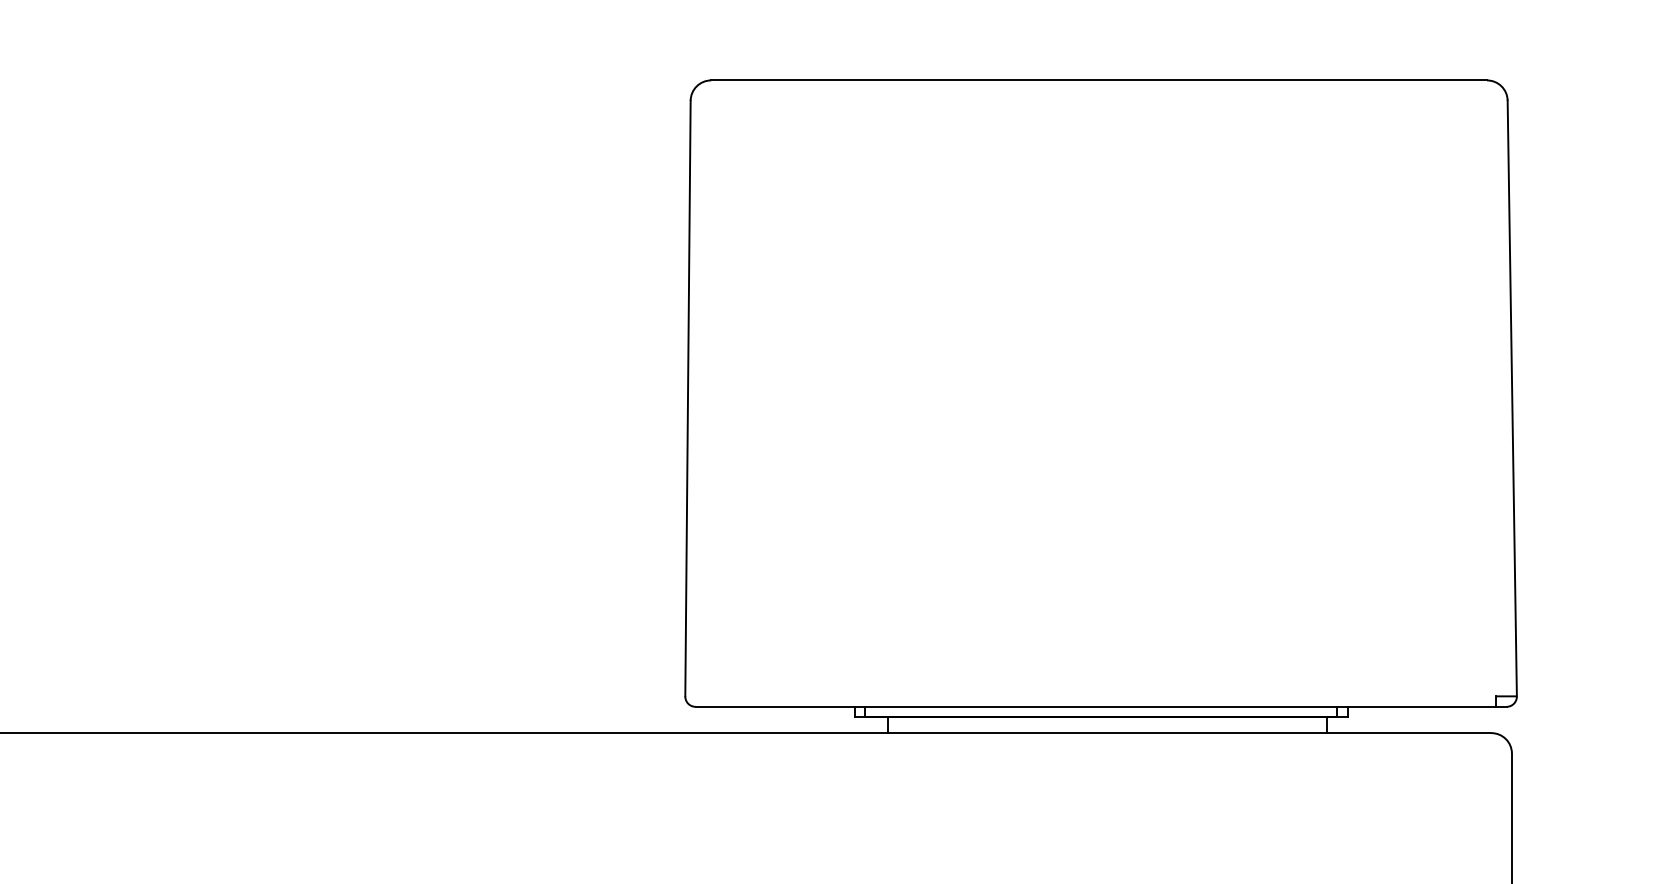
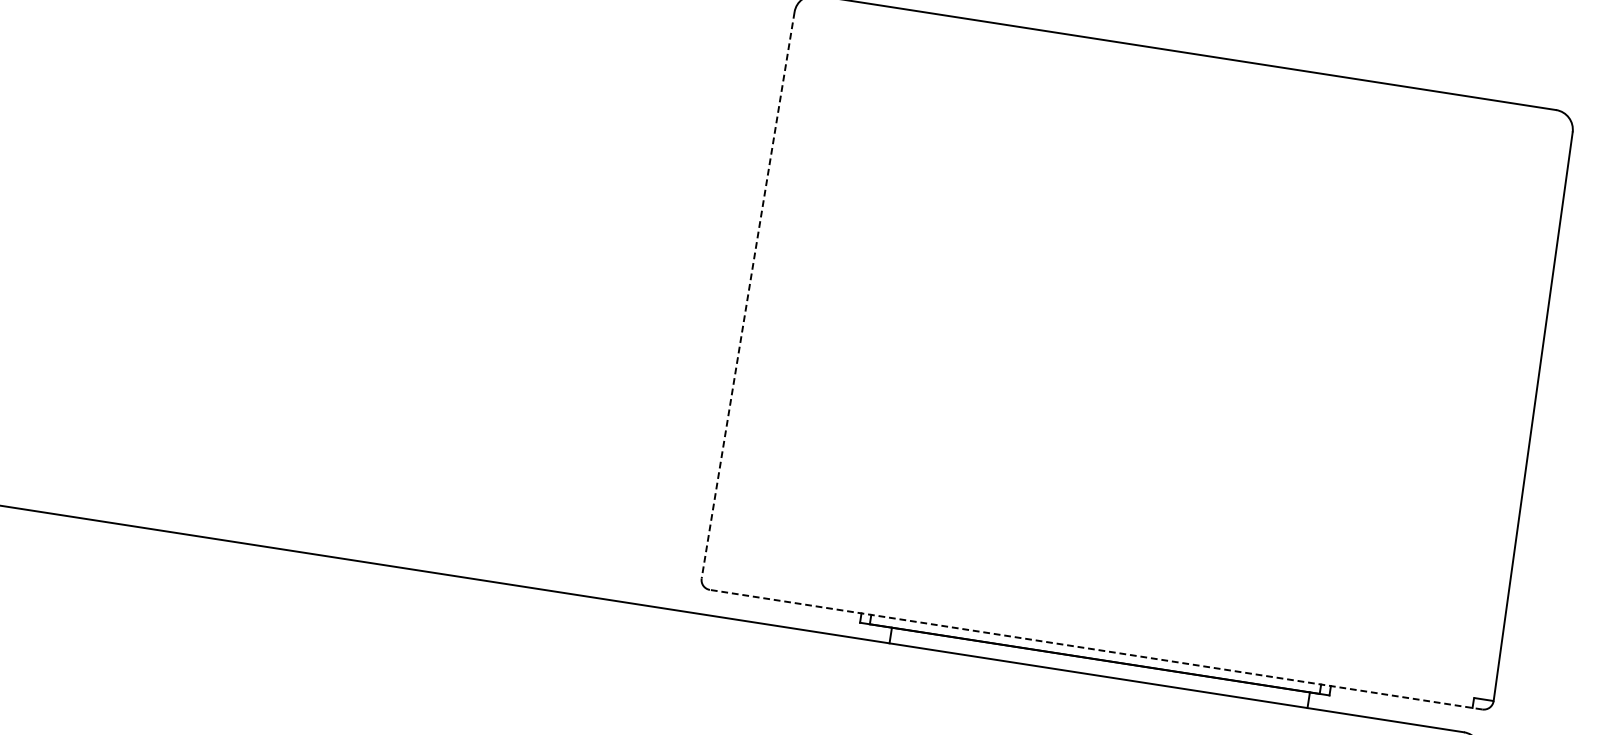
line: (687, 398) -> (747, 295), solid -> dashed
line: (1101, 706) -> (1096, 649), solid -> dashed

